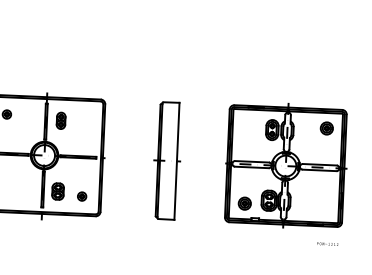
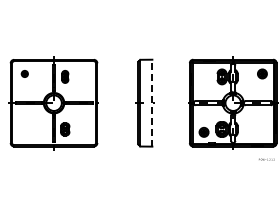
line: (177, 160) -> (152, 102), solid -> dashed
part: (82, 196) -> (83, 132), removed

